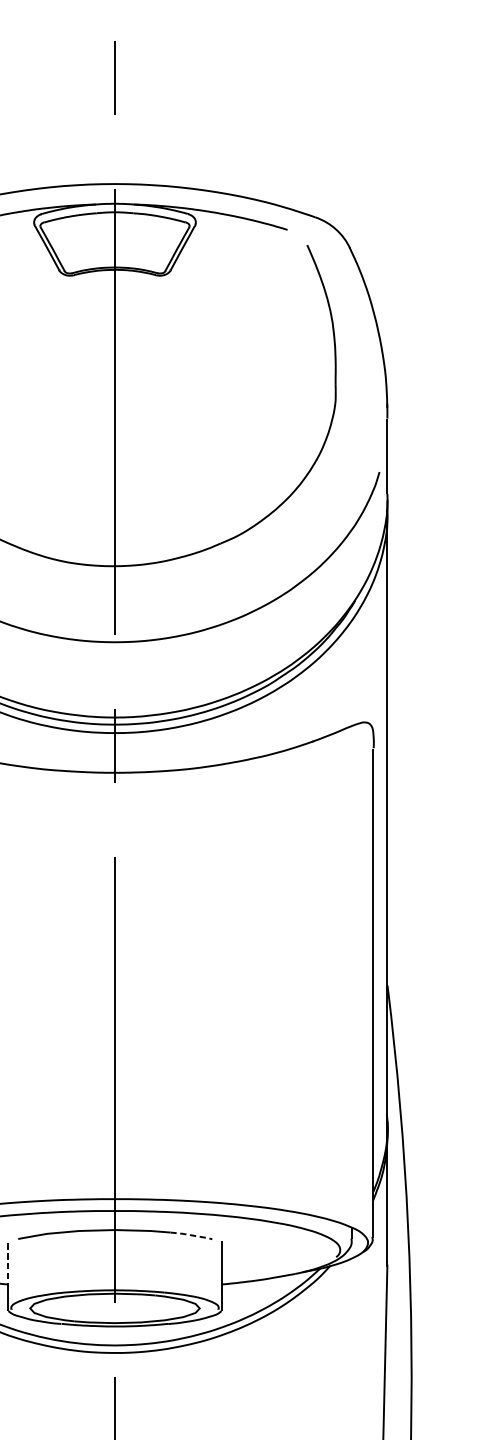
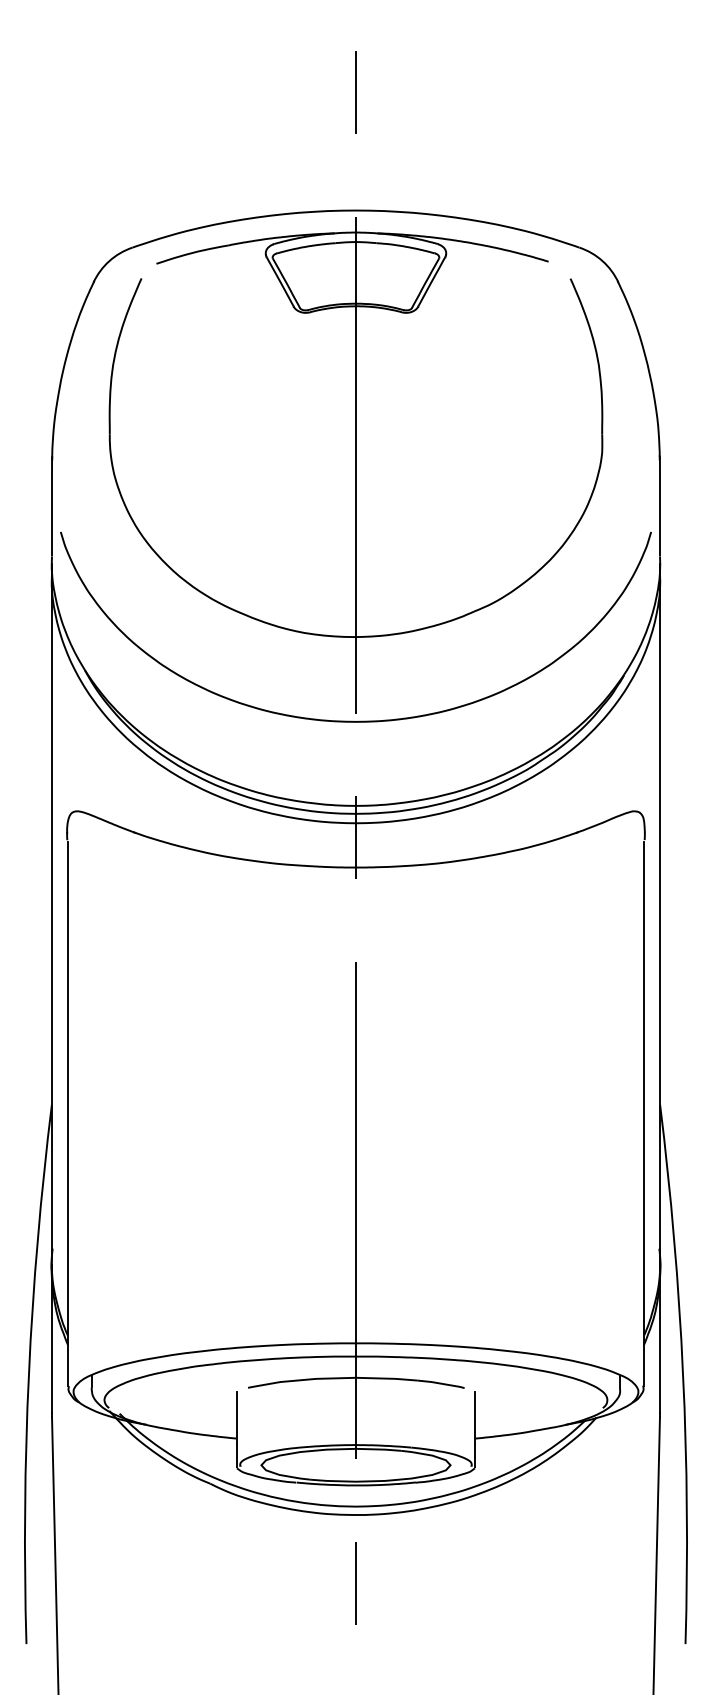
line: (191, 1235) -> (441, 1383), dashed -> solid
line: (8, 1265) -> (237, 1417), dashed -> solid

